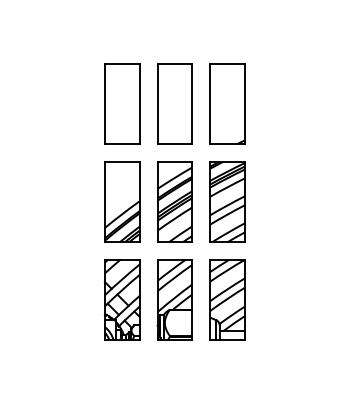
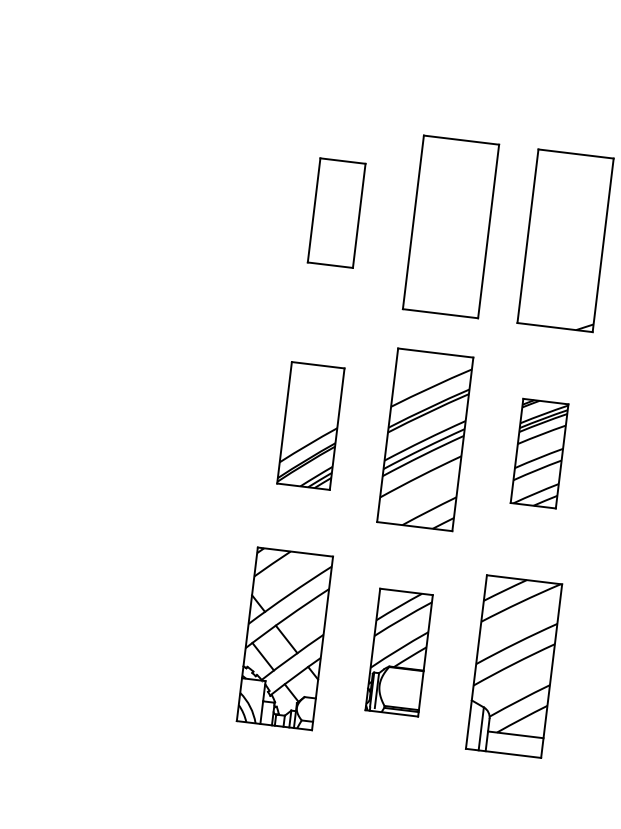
part: (122, 103) -> (337, 212), size x0.6
part: (122, 201) -> (311, 424), size x0.7
part: (227, 201) -> (539, 452), size x0.6
part: (174, 299) -> (398, 651), size x0.7

